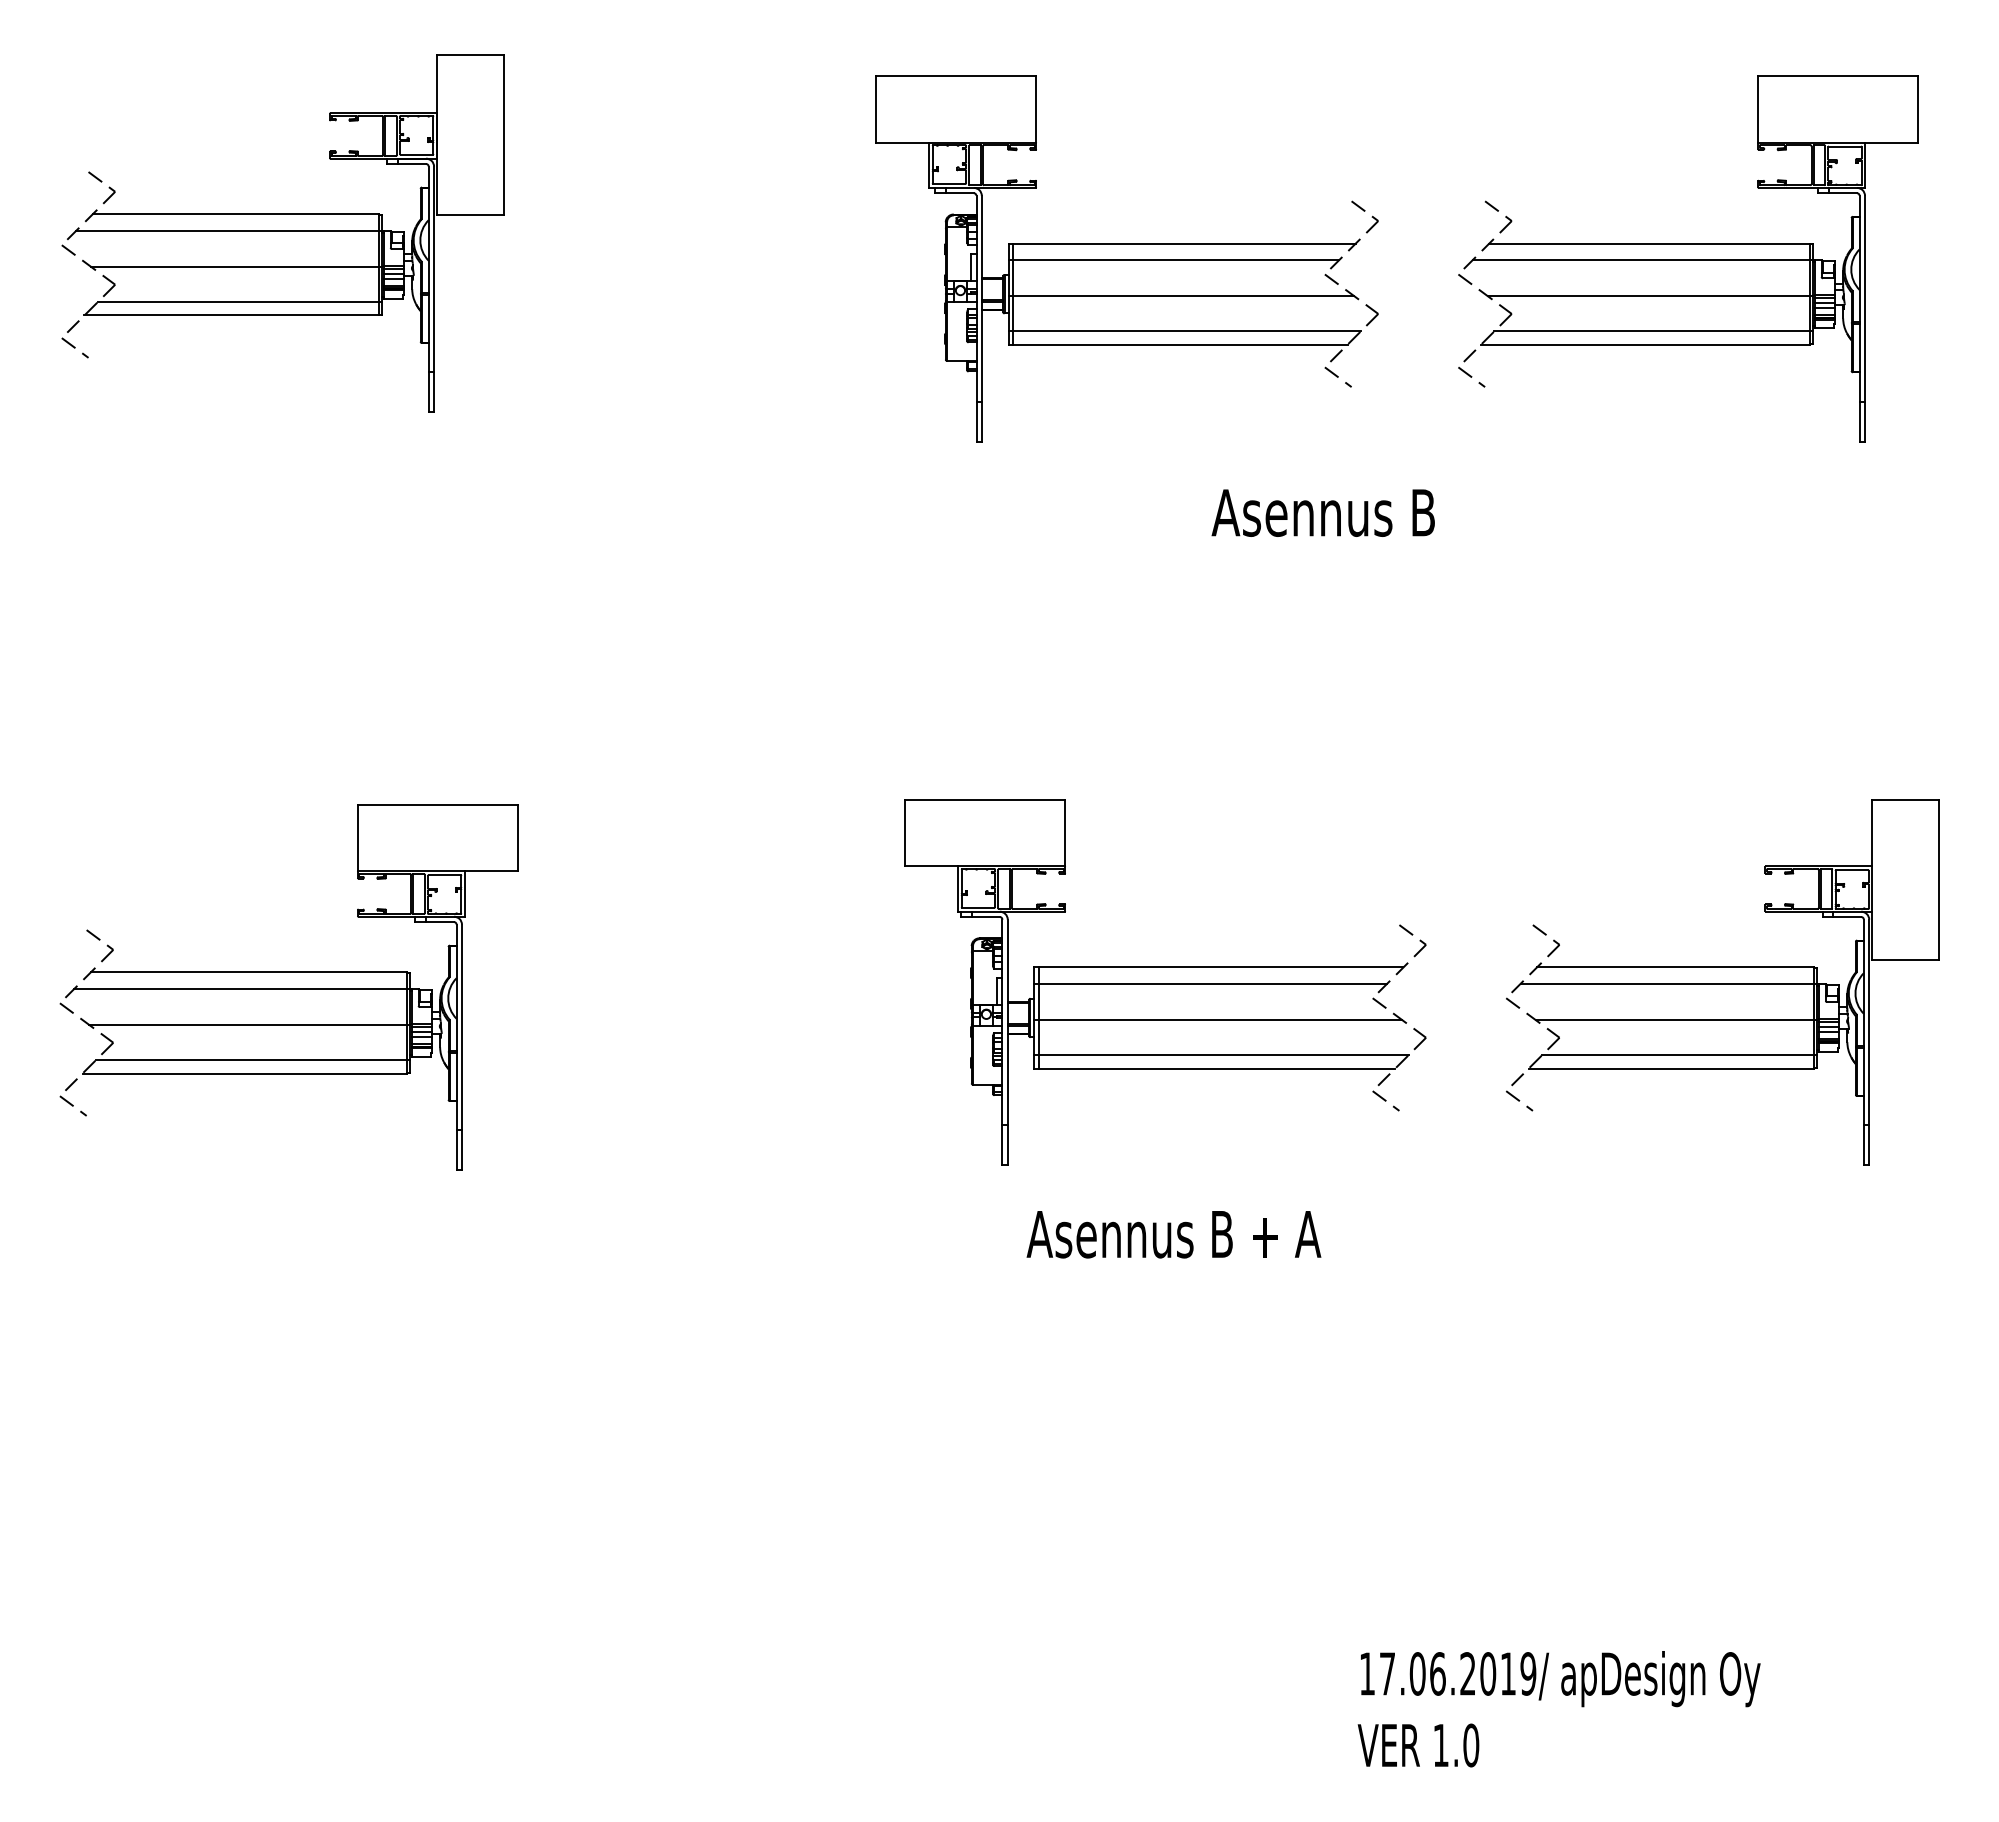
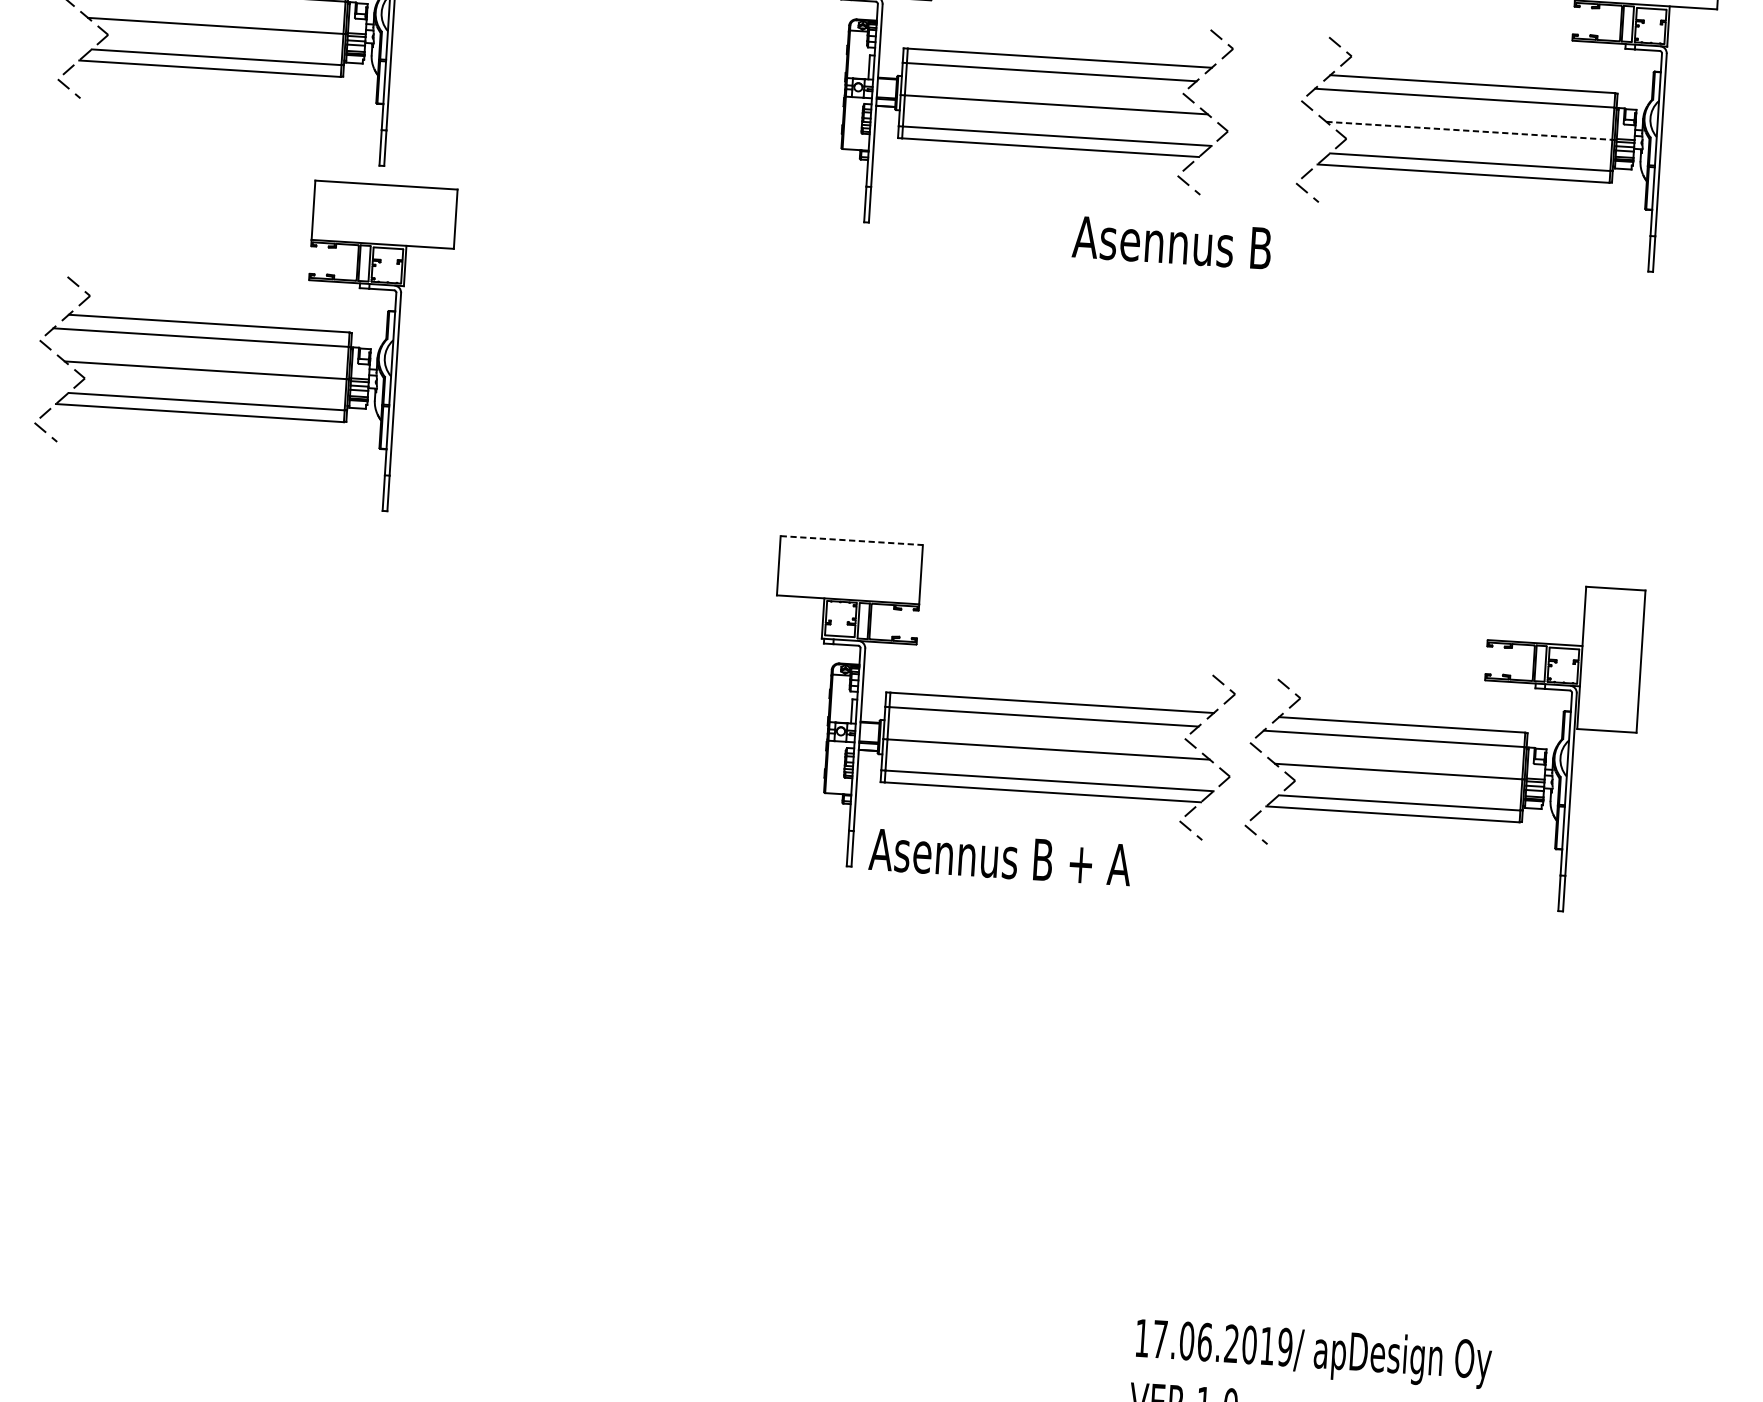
line: (1649, 296) -> (1469, 131), solid -> dashed
text: (1322, 512) -> (1171, 242), moved
line: (985, 799) -> (852, 540), solid -> dashed
part: (1722, 982) -> (1443, 740), moved
part: (288, 987) -> (243, 339), moved
text: (1173, 1234) -> (999, 857), moved

